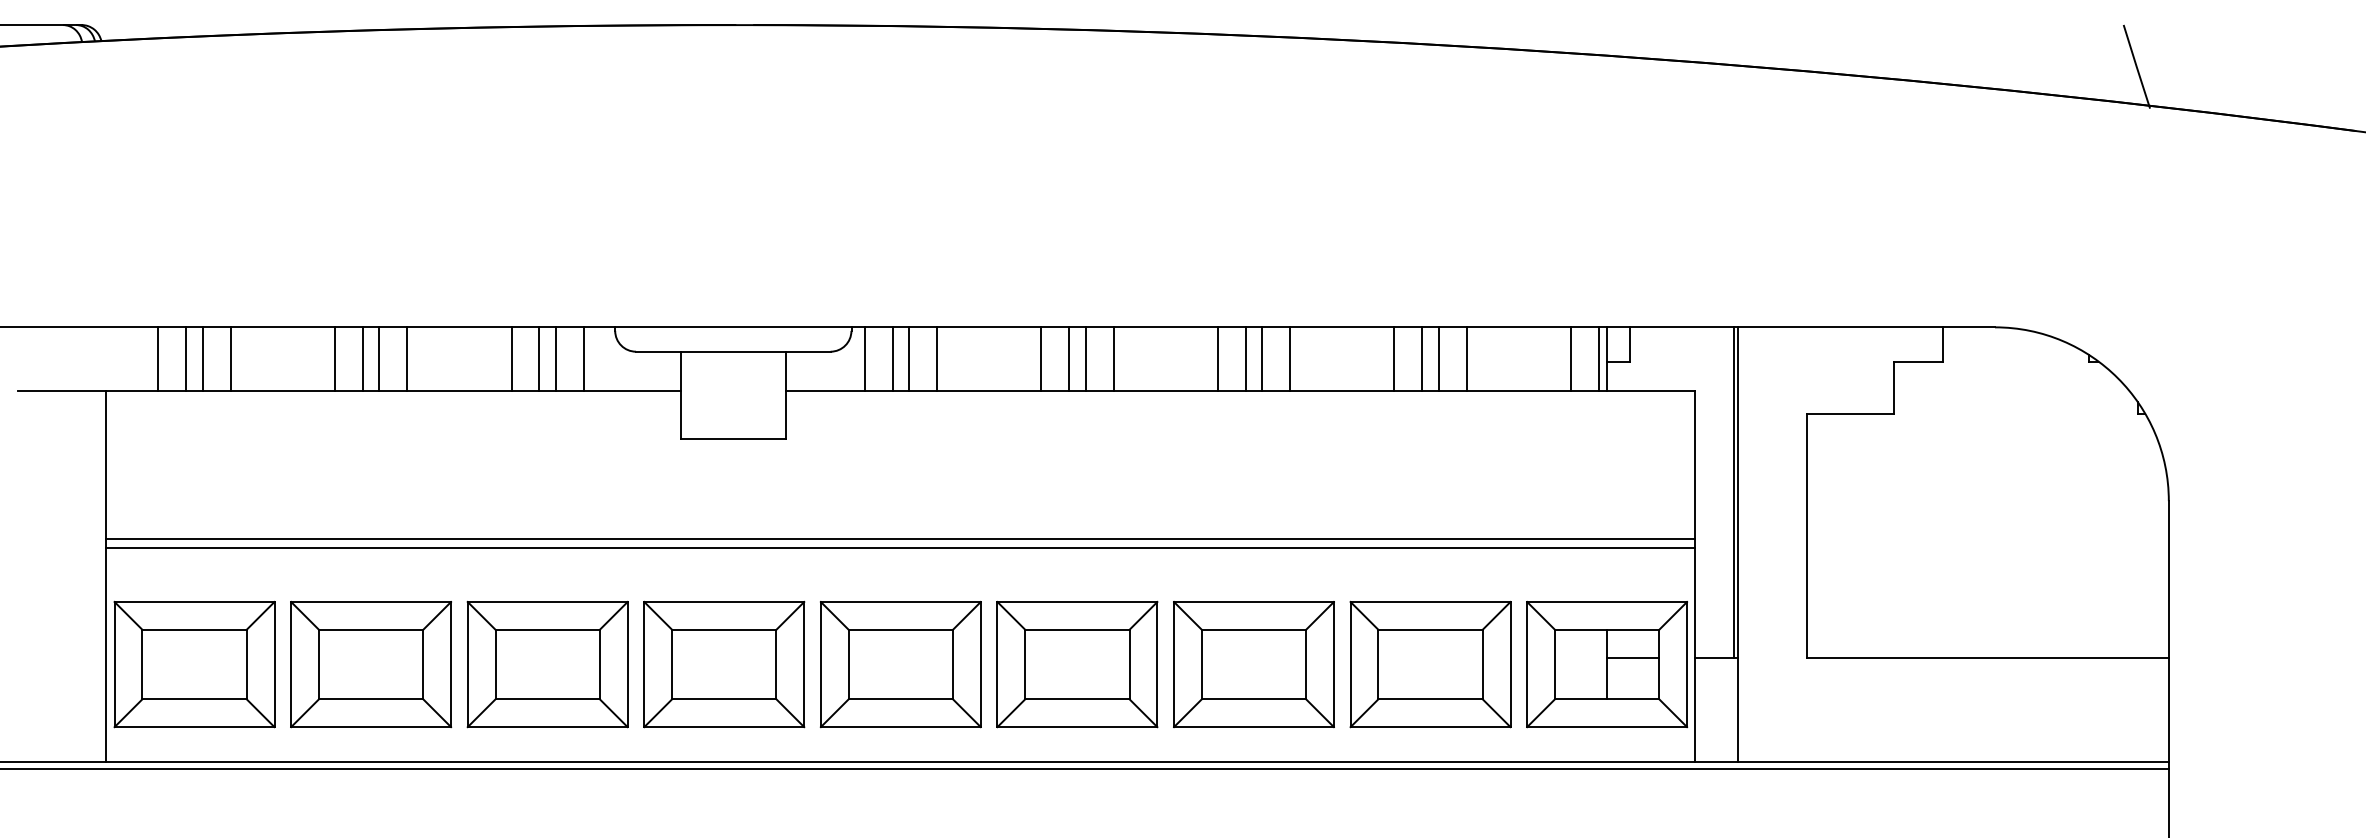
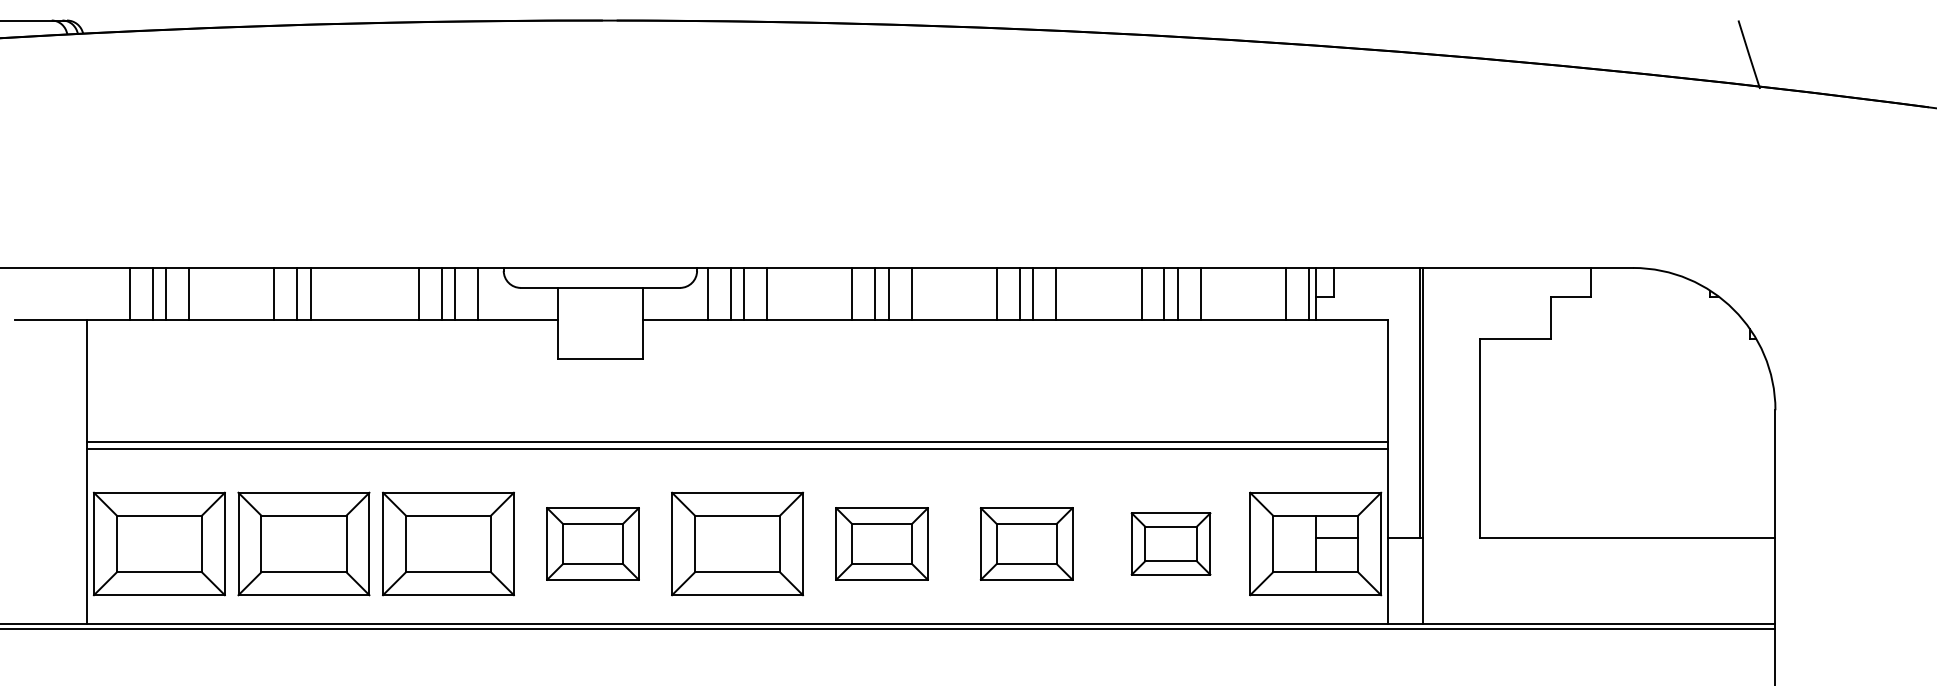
line: (407, 358) -> (333, 293), removed
part: (723, 663) -> (592, 543), size x0.7
part: (1076, 663) -> (881, 543), size x0.7
part: (1253, 663) -> (1026, 543), size x0.7
part: (1429, 663) -> (1170, 543), size x0.6

